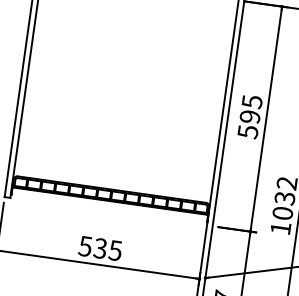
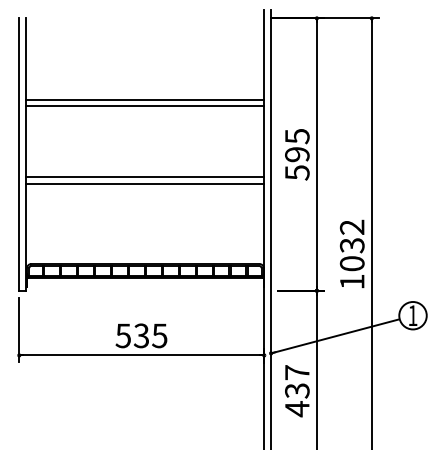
line: (131, 53) -> (145, 99), added
line: (130, 59) -> (145, 106), added
line: (122, 118) -> (145, 177), added
line: (121, 123) -> (145, 184), added

